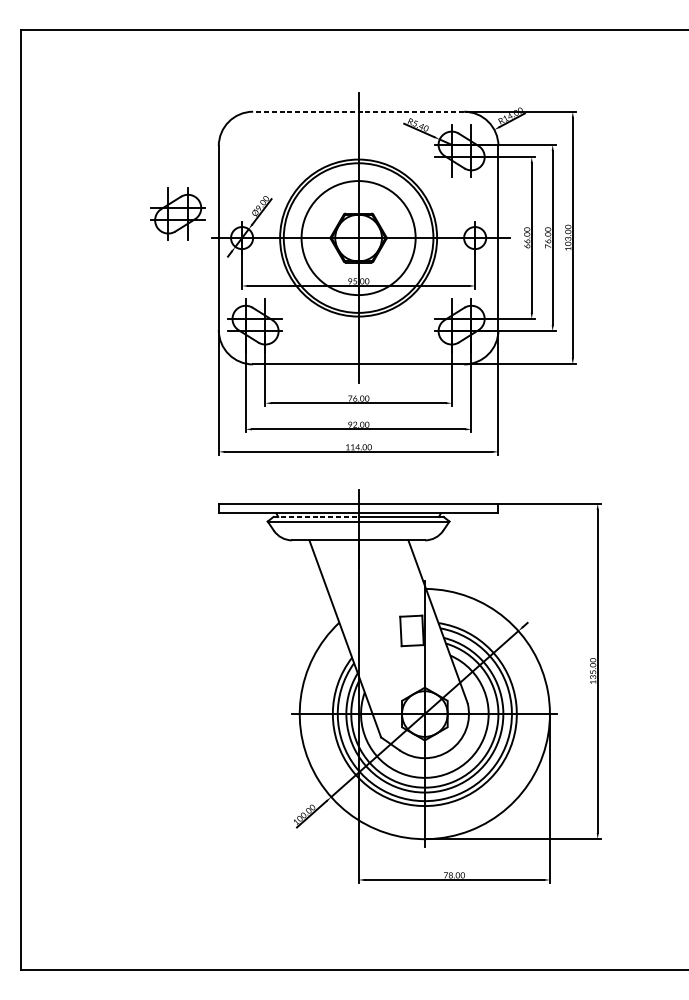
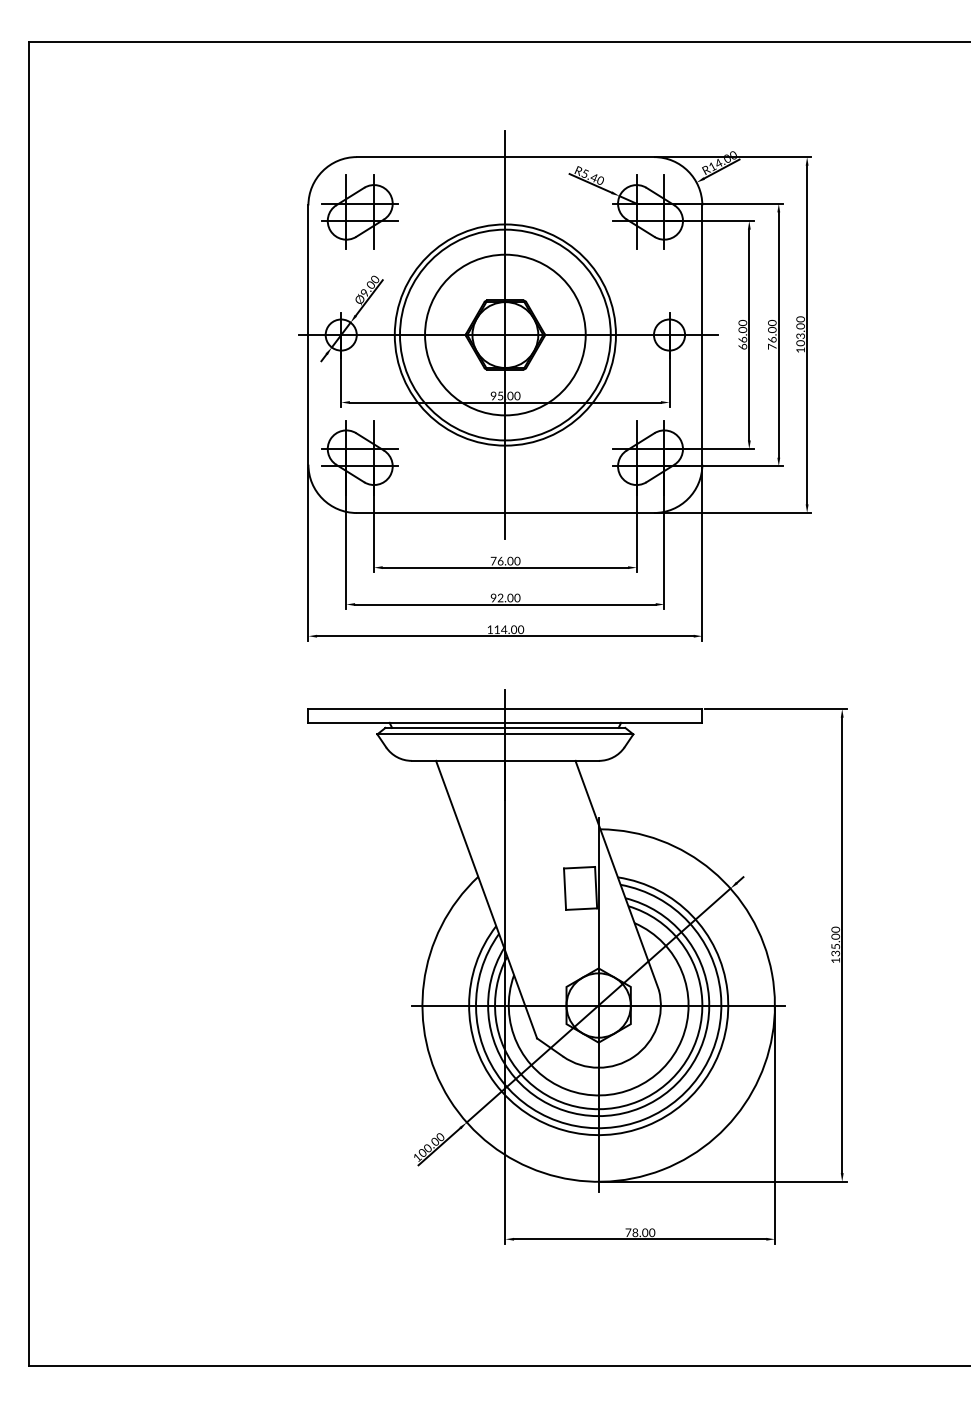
line: (358, 112) -> (505, 157), dashed -> solid
part: (177, 213) -> (359, 211), moved
line: (316, 516) -> (445, 727), dashed -> solid

